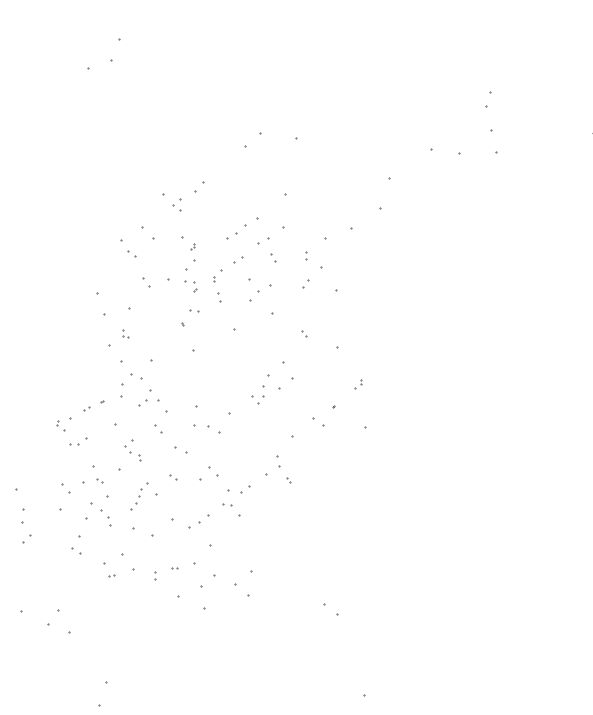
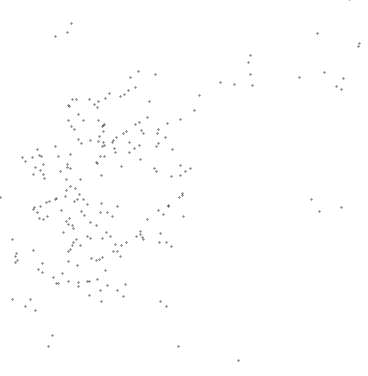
part: (129, 203) -> (72, 102), added
part: (243, 227) -> (127, 91), moved
part: (366, 333) -> (185, 170), added
part: (273, 382) -> (139, 192), removed
part: (276, 468) -> (139, 234), size x0.6
part: (330, 476) -> (165, 239), added
part: (86, 496) -> (33, 163), moved
part: (190, 521) -> (96, 258), size x0.6
part: (26, 525) -> (16, 257), size x0.6

